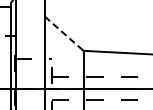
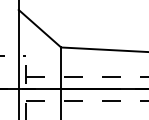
line: (64, 33) -> (40, 28), dashed -> solid

